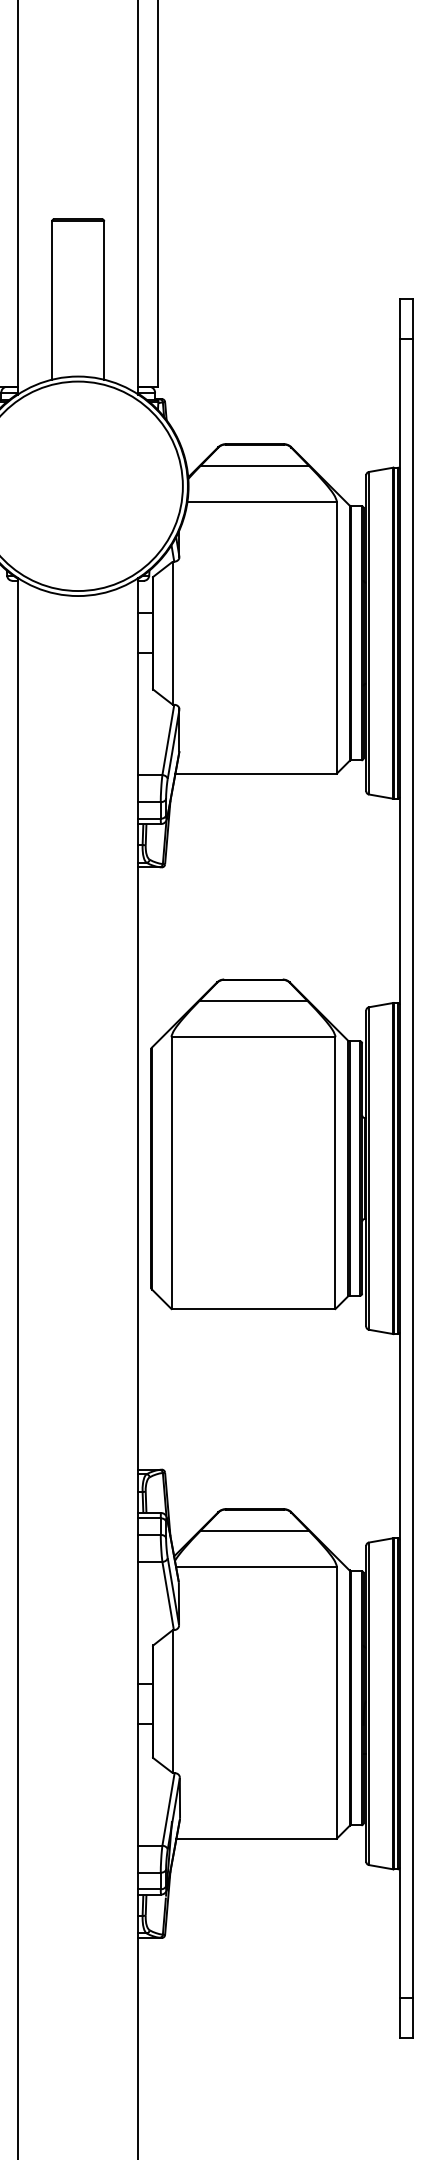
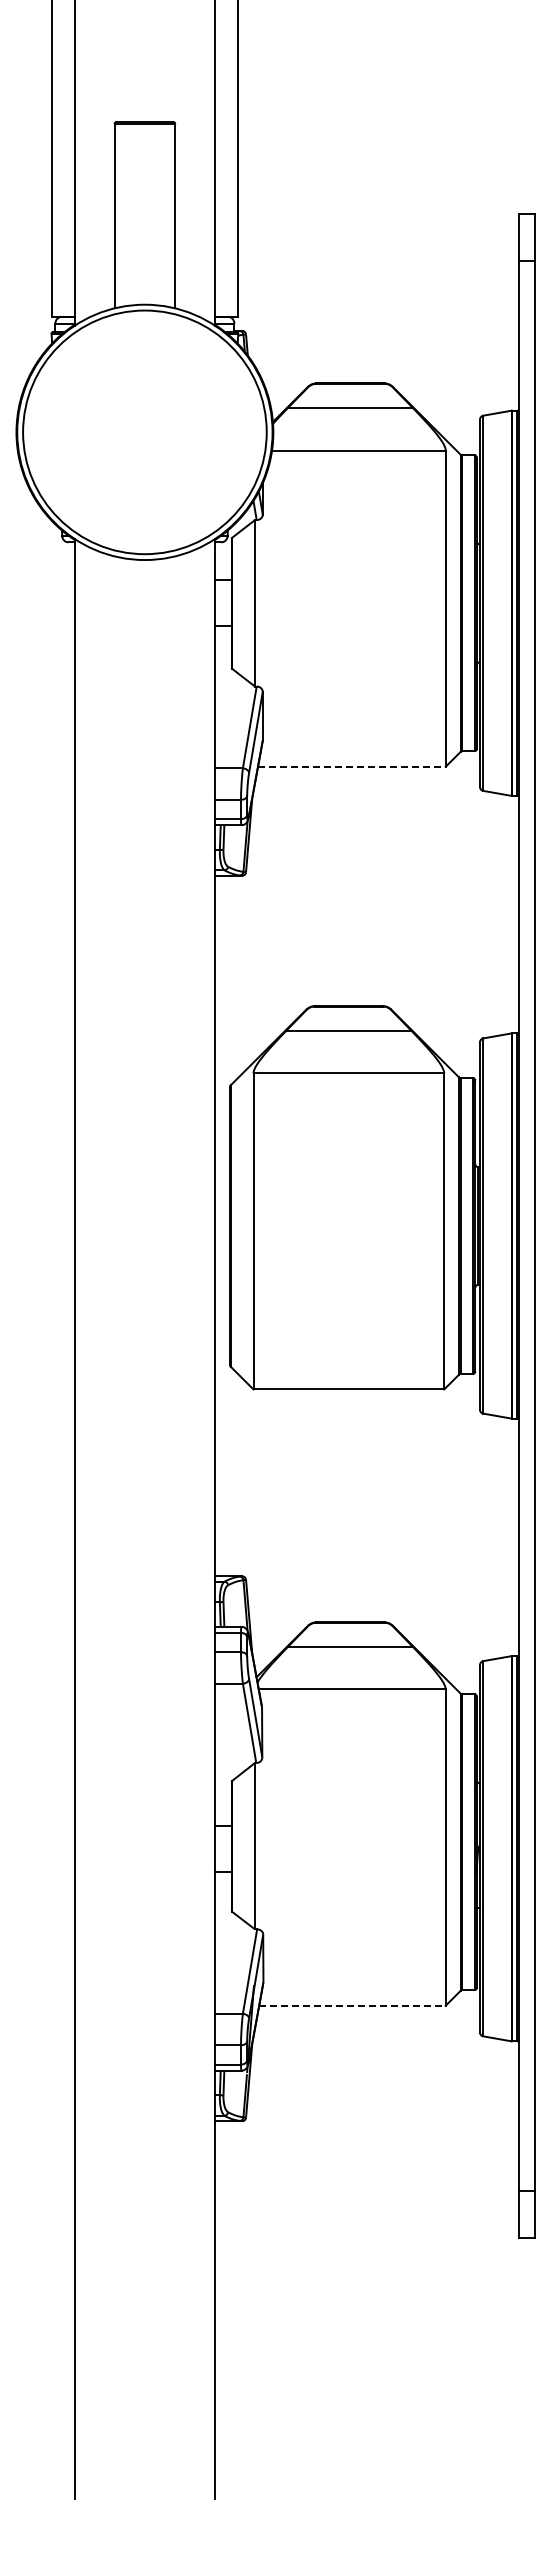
line: (255, 773) -> (351, 766), solid -> dashed
line: (257, 1838) -> (353, 2005), solid -> dashed

